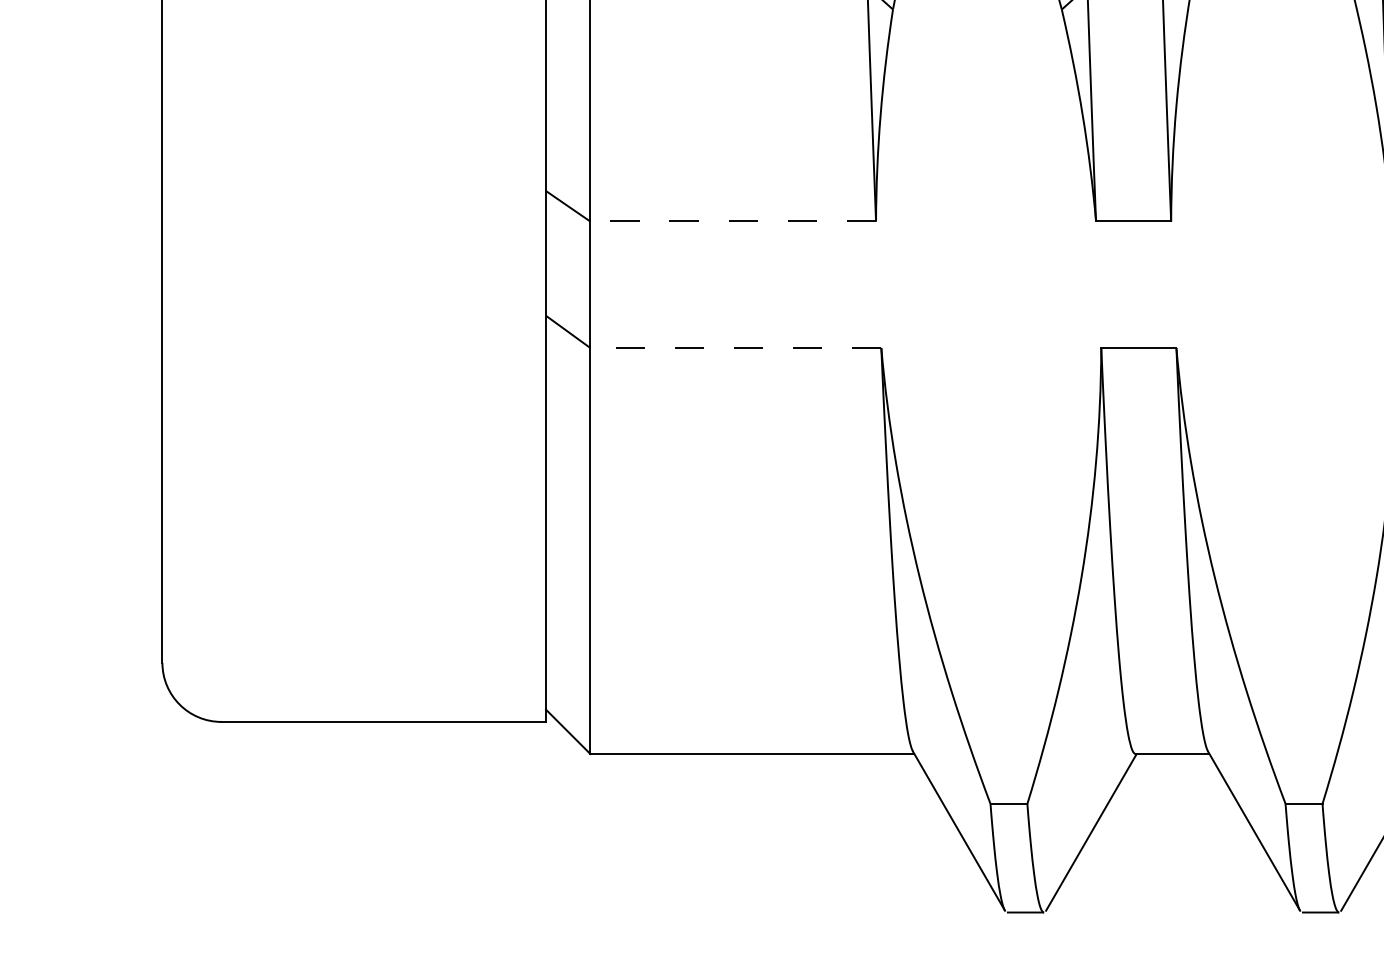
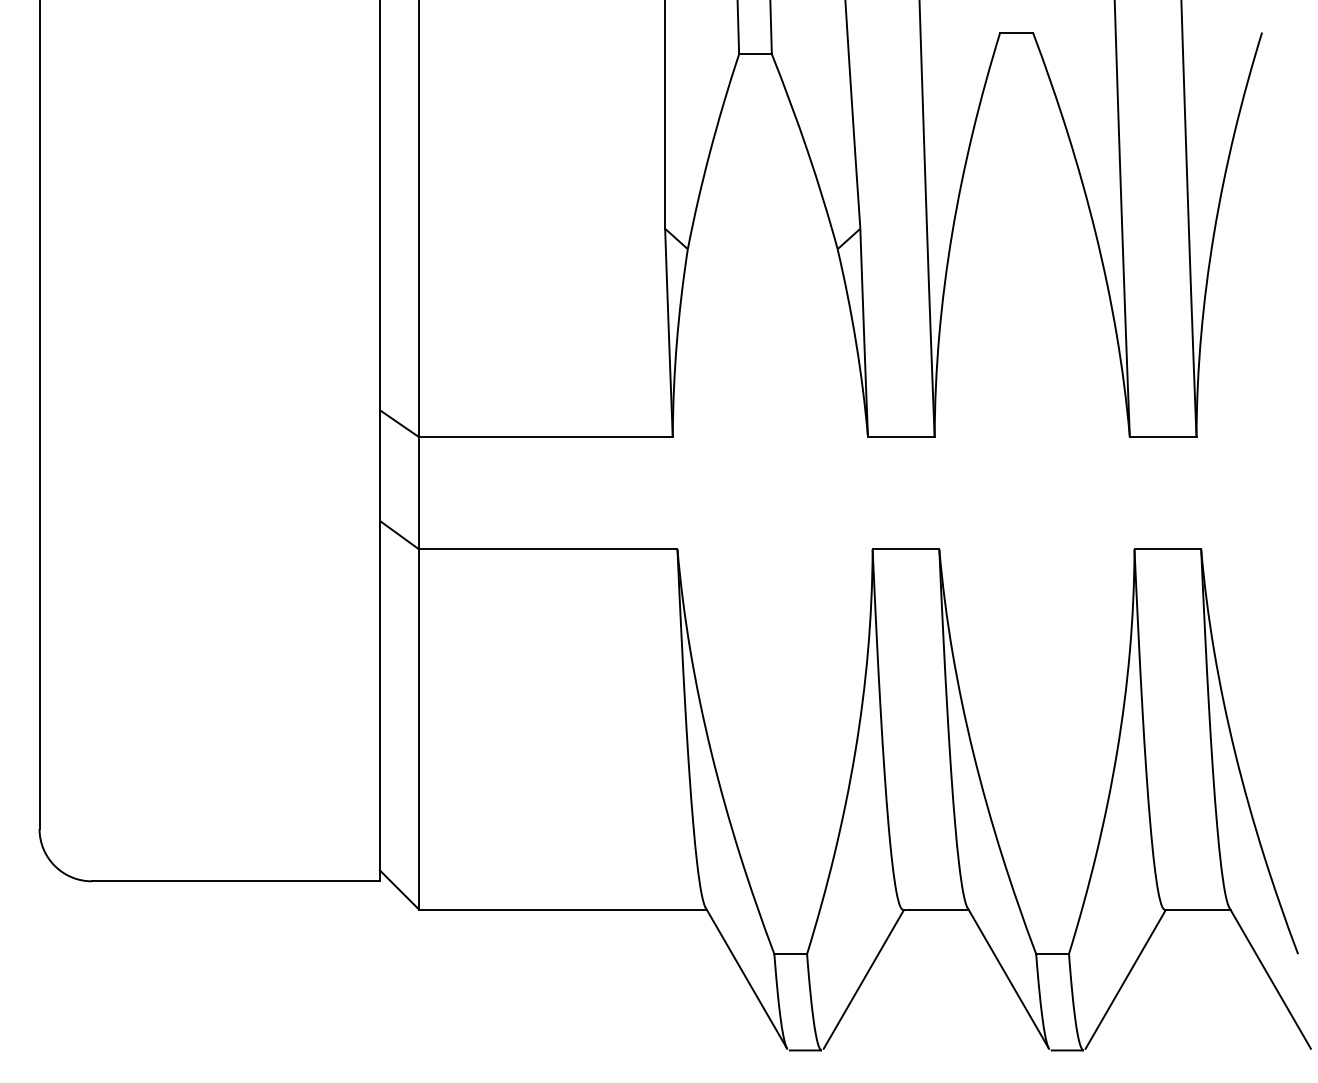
line: (733, 221) -> (546, 437), dashed -> solid
line: (734, 347) -> (547, 549), dashed -> solid

